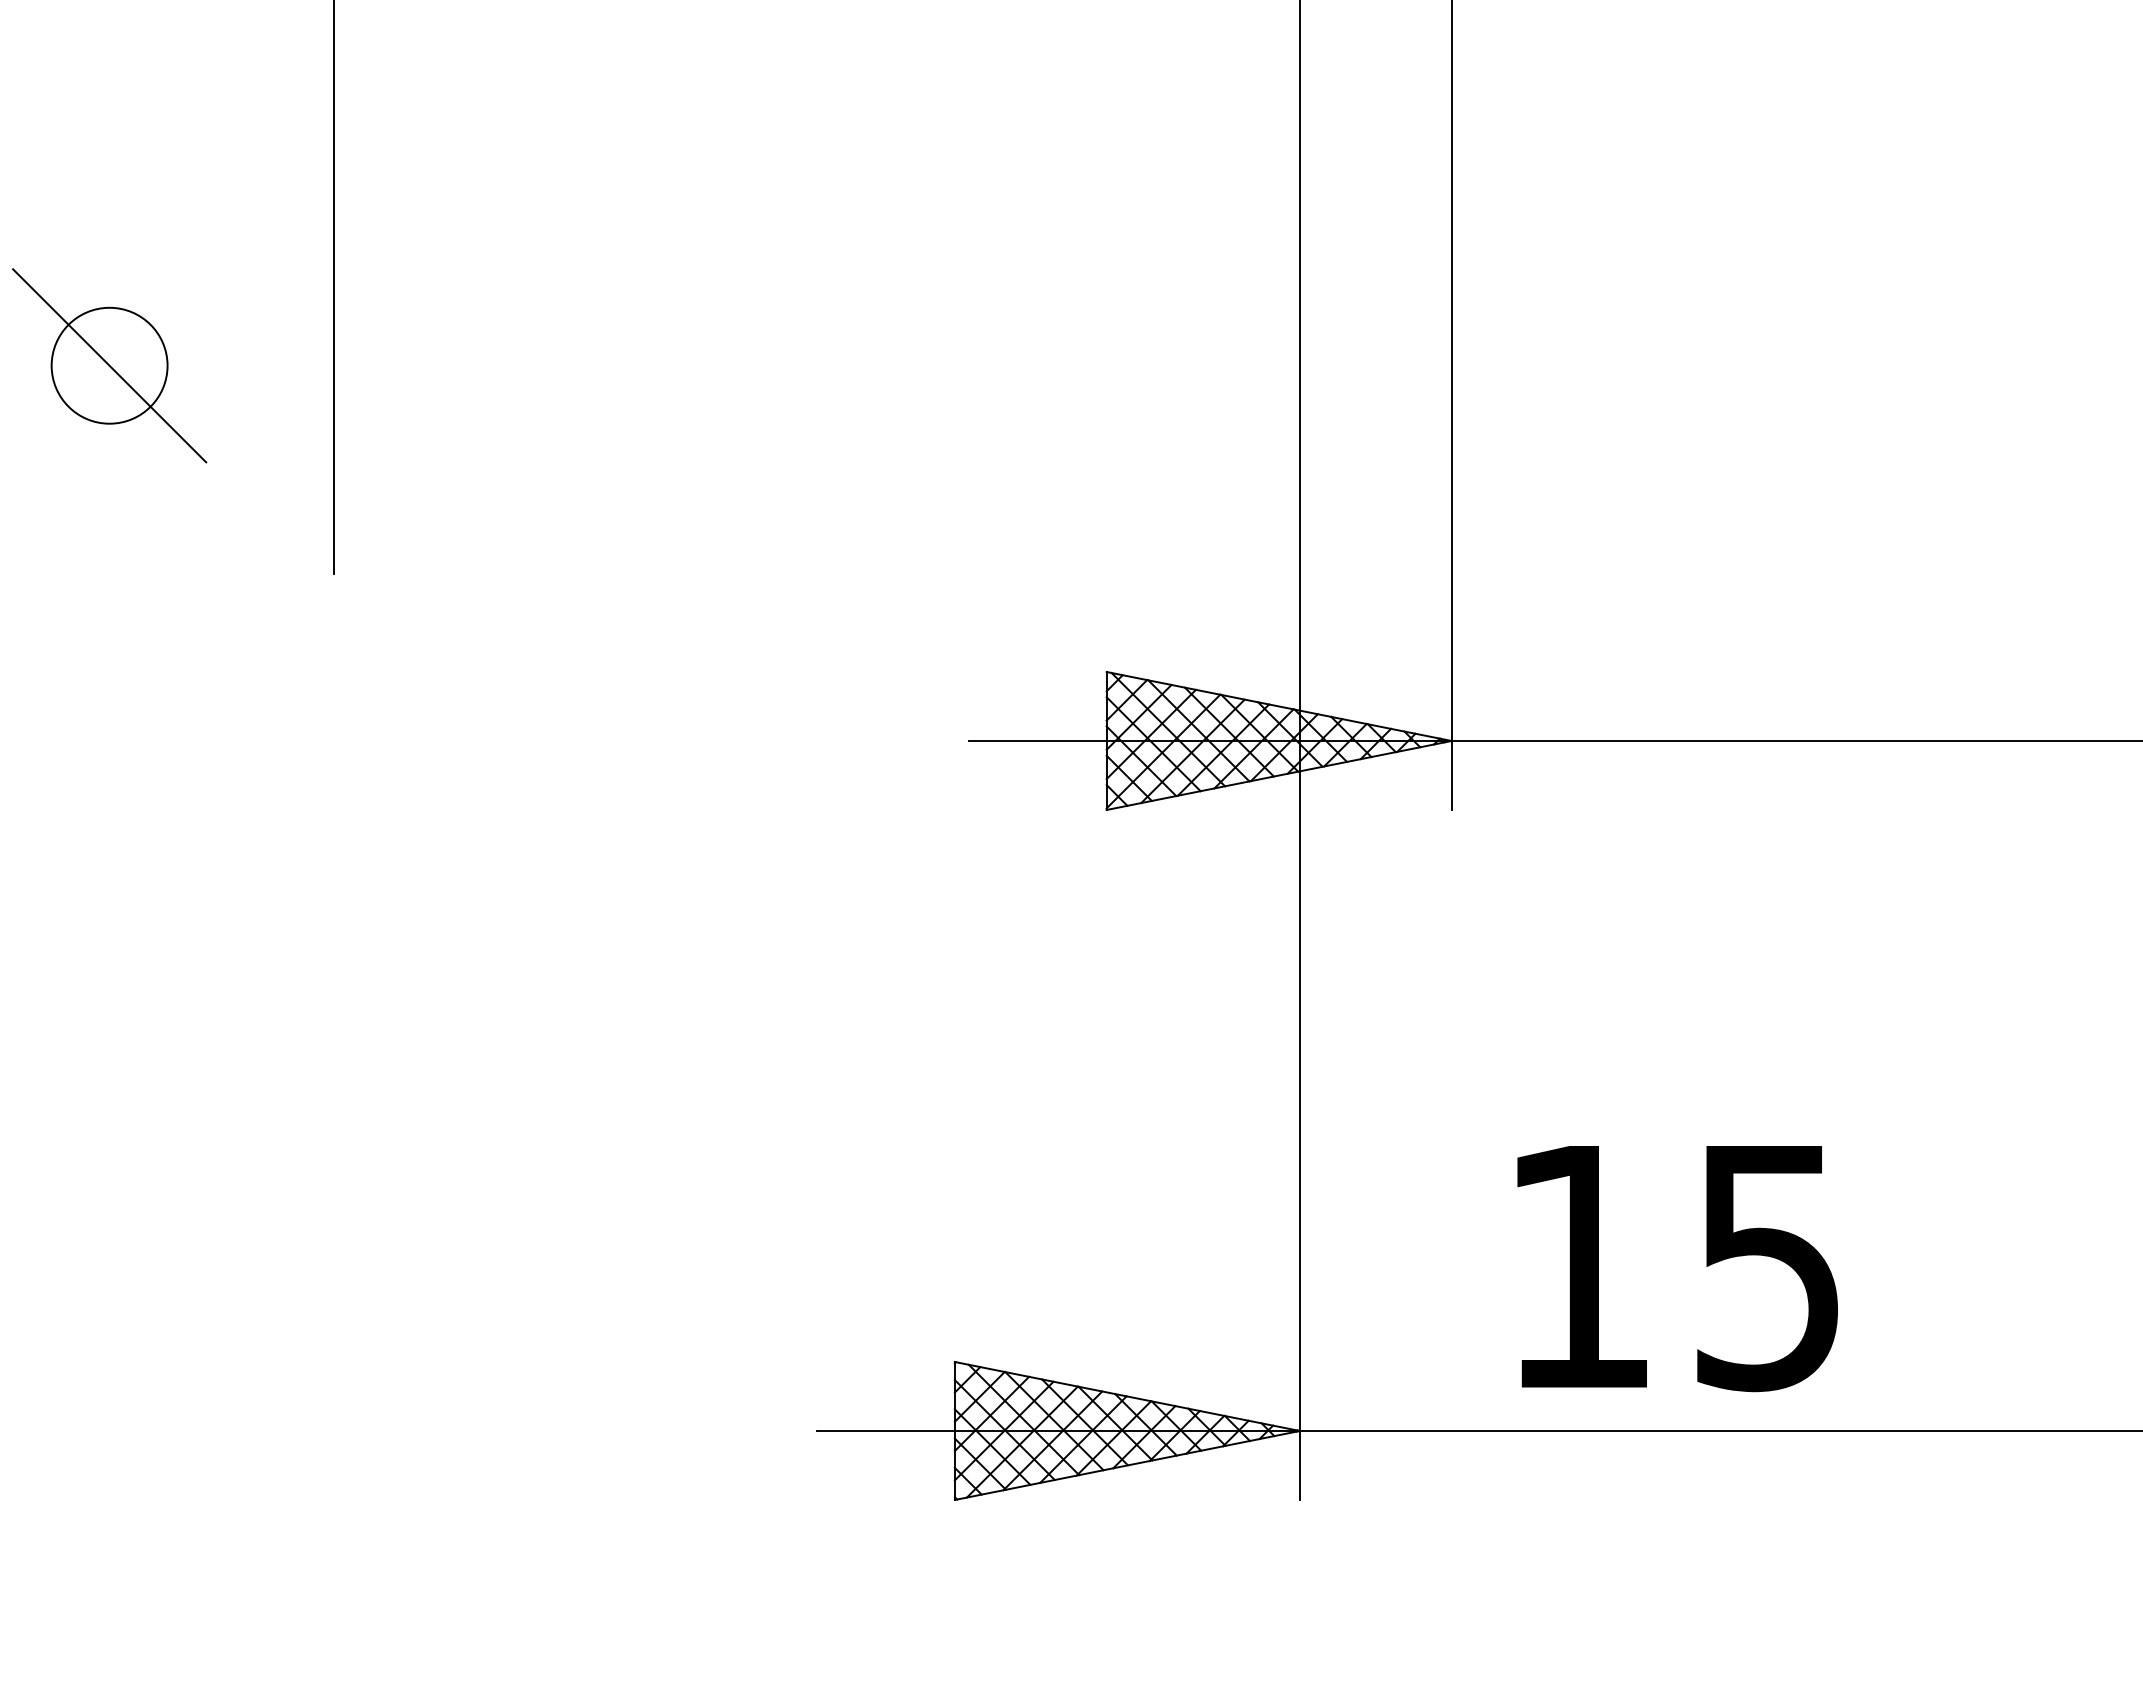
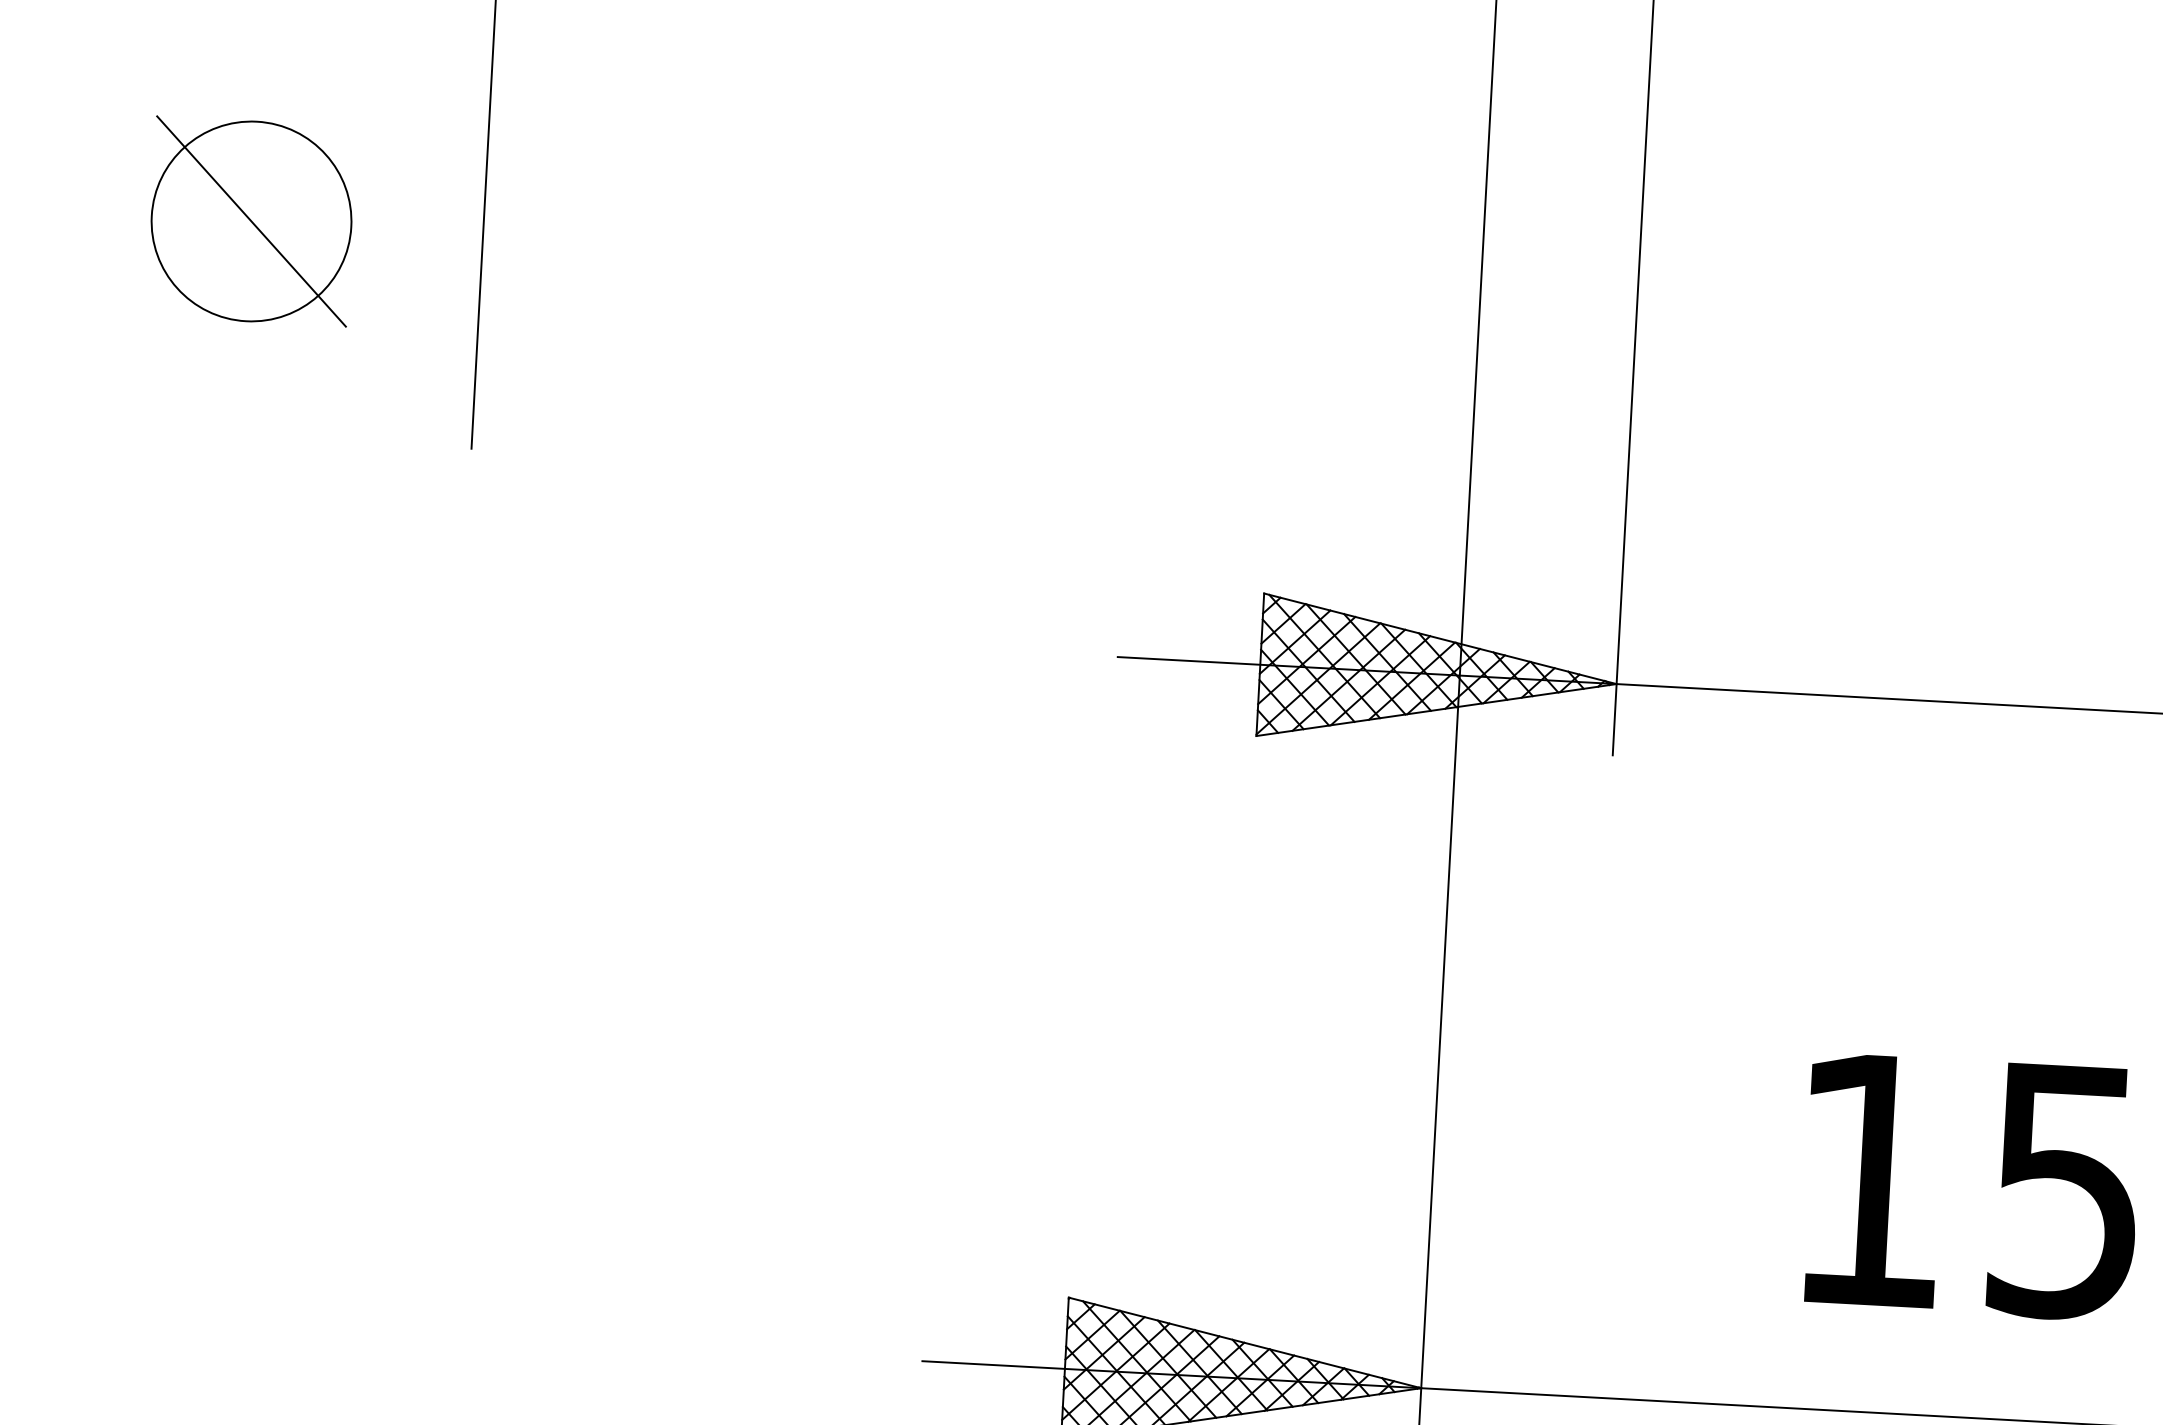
circle: (109, 365) -> (251, 221), size x1.67
text: (1677, 1269) -> (1971, 1188), moved

